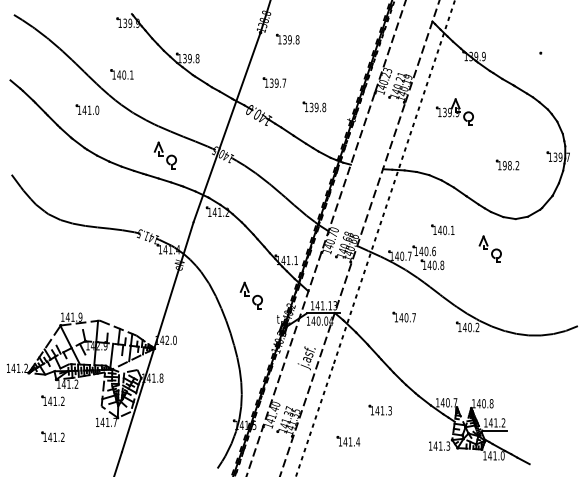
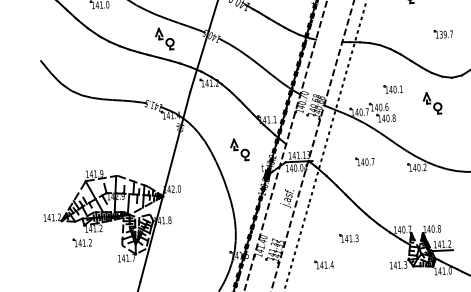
text: (510, 165) -> (445, 34), 198.2 -> 139.7
part: (52, 436) -> (83, 271), removed

